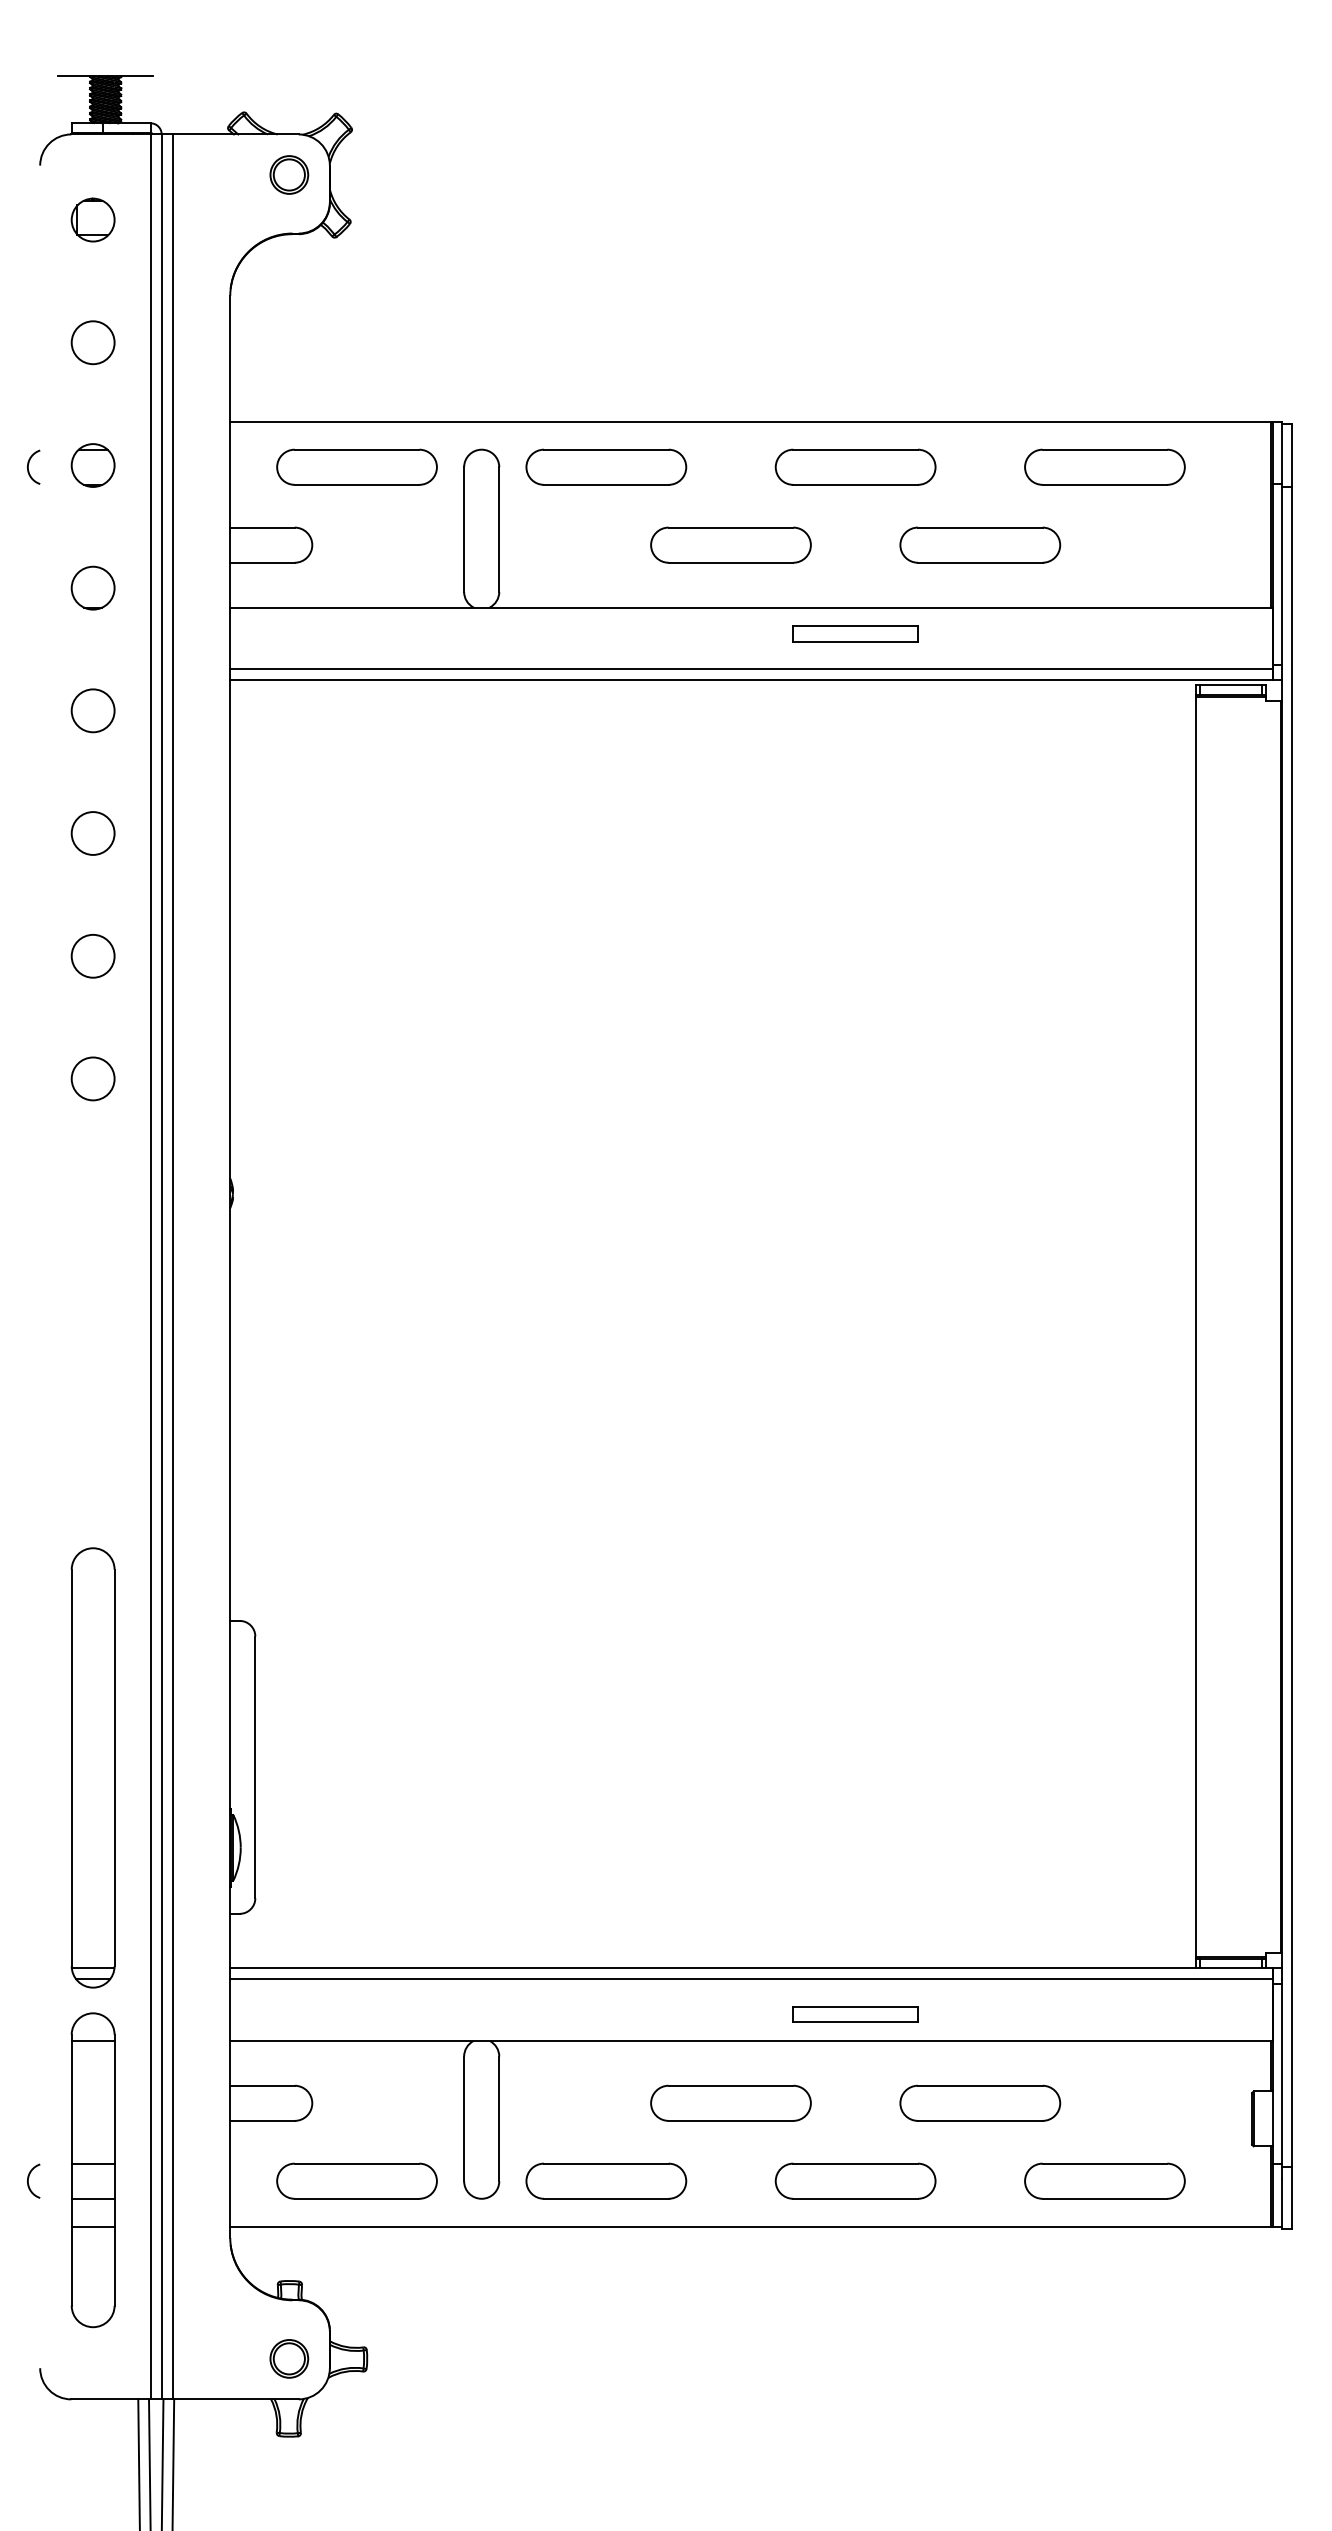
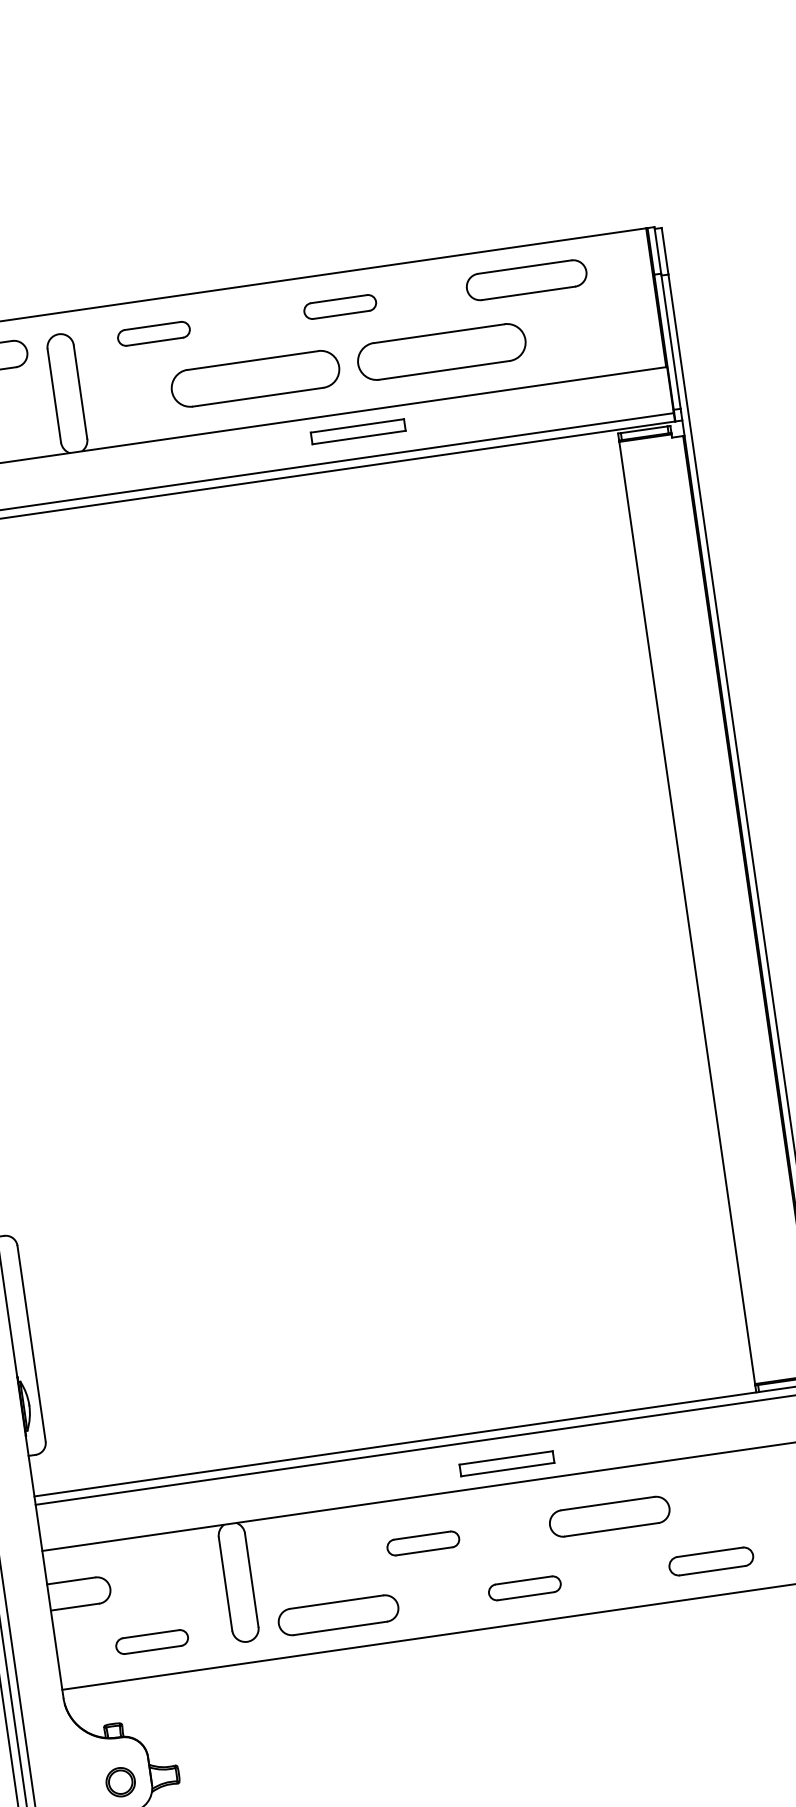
part: (606, 466) -> (153, 333), size x0.6
part: (855, 466) -> (340, 306), size x0.6
part: (730, 544) -> (255, 378), size x1.4
part: (980, 544) -> (441, 351), size x1.4
part: (730, 2102) -> (422, 1543), size x0.6
part: (356, 2180) -> (151, 1641), size x0.6
part: (855, 2180) -> (524, 1587), size x0.6
part: (1104, 2180) -> (710, 1561), size x0.7

